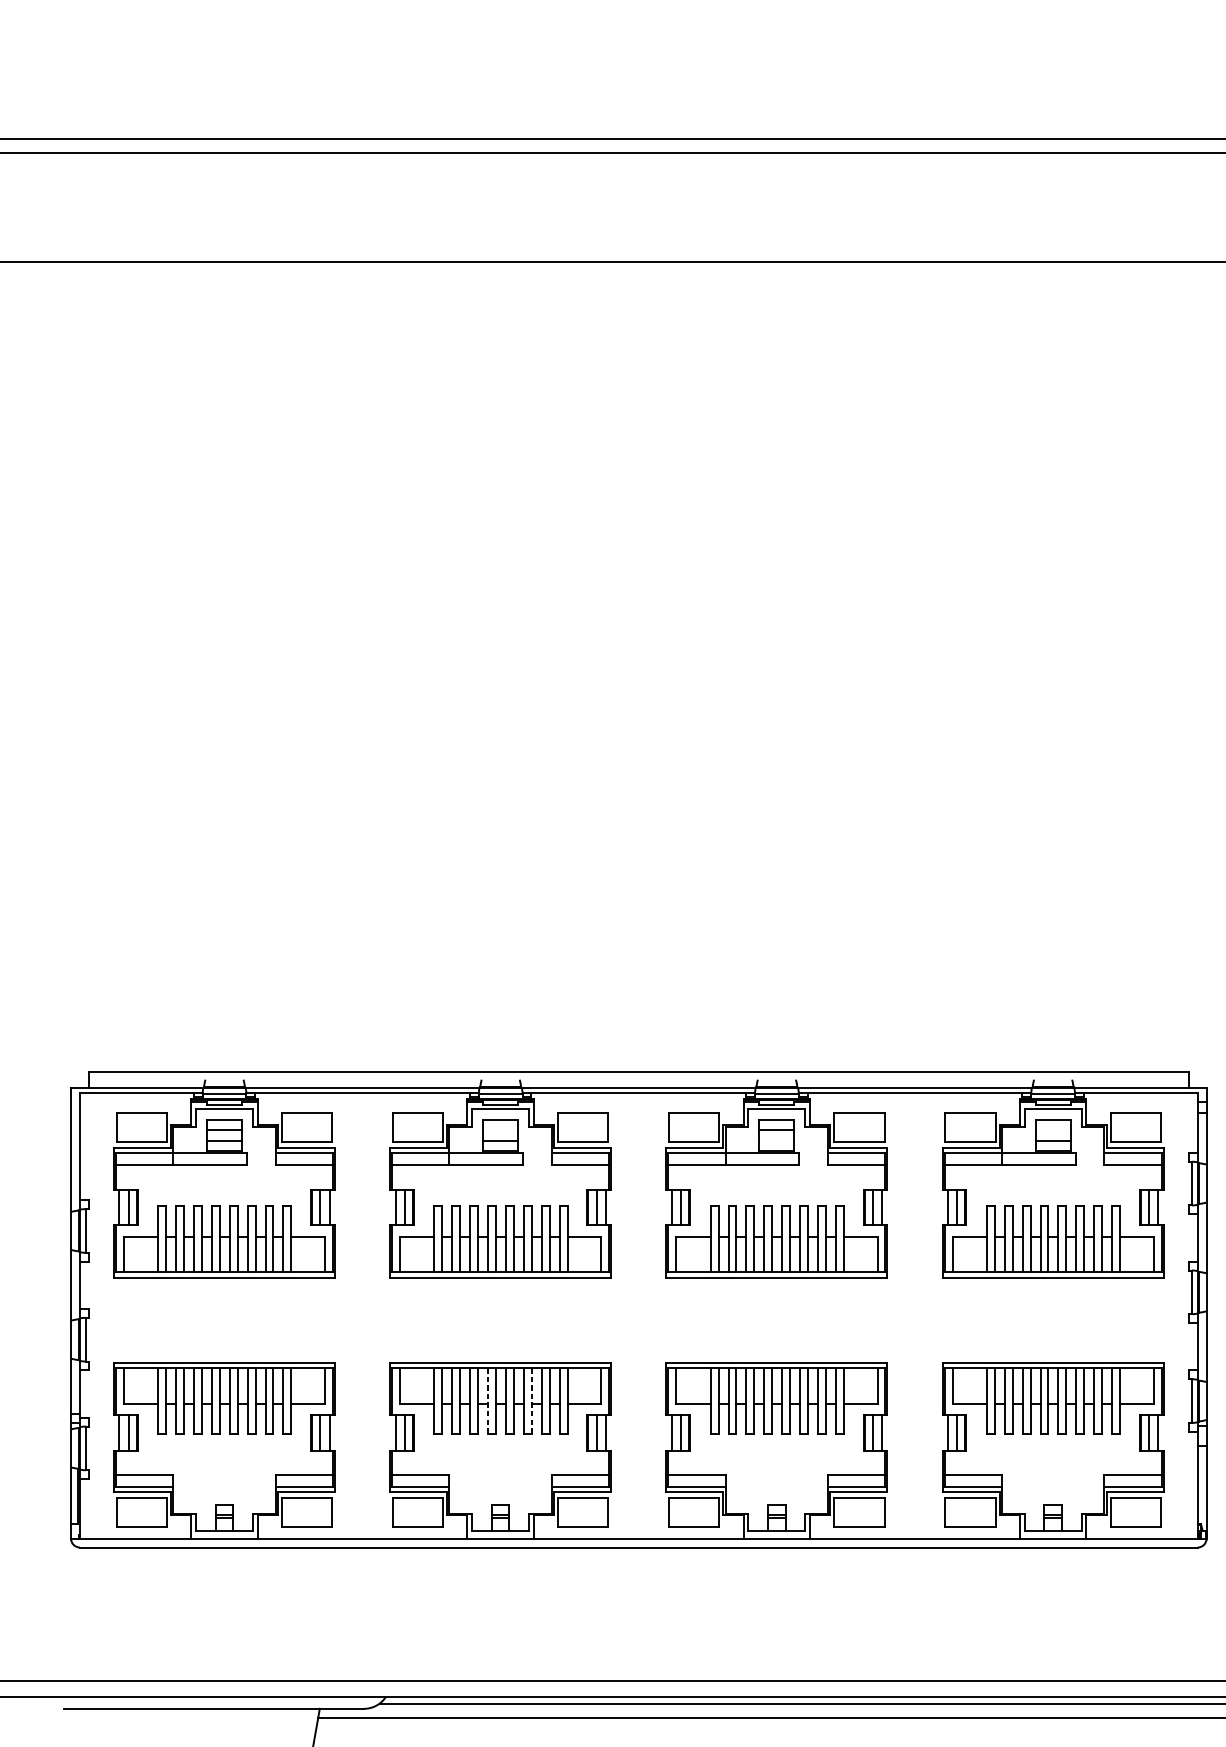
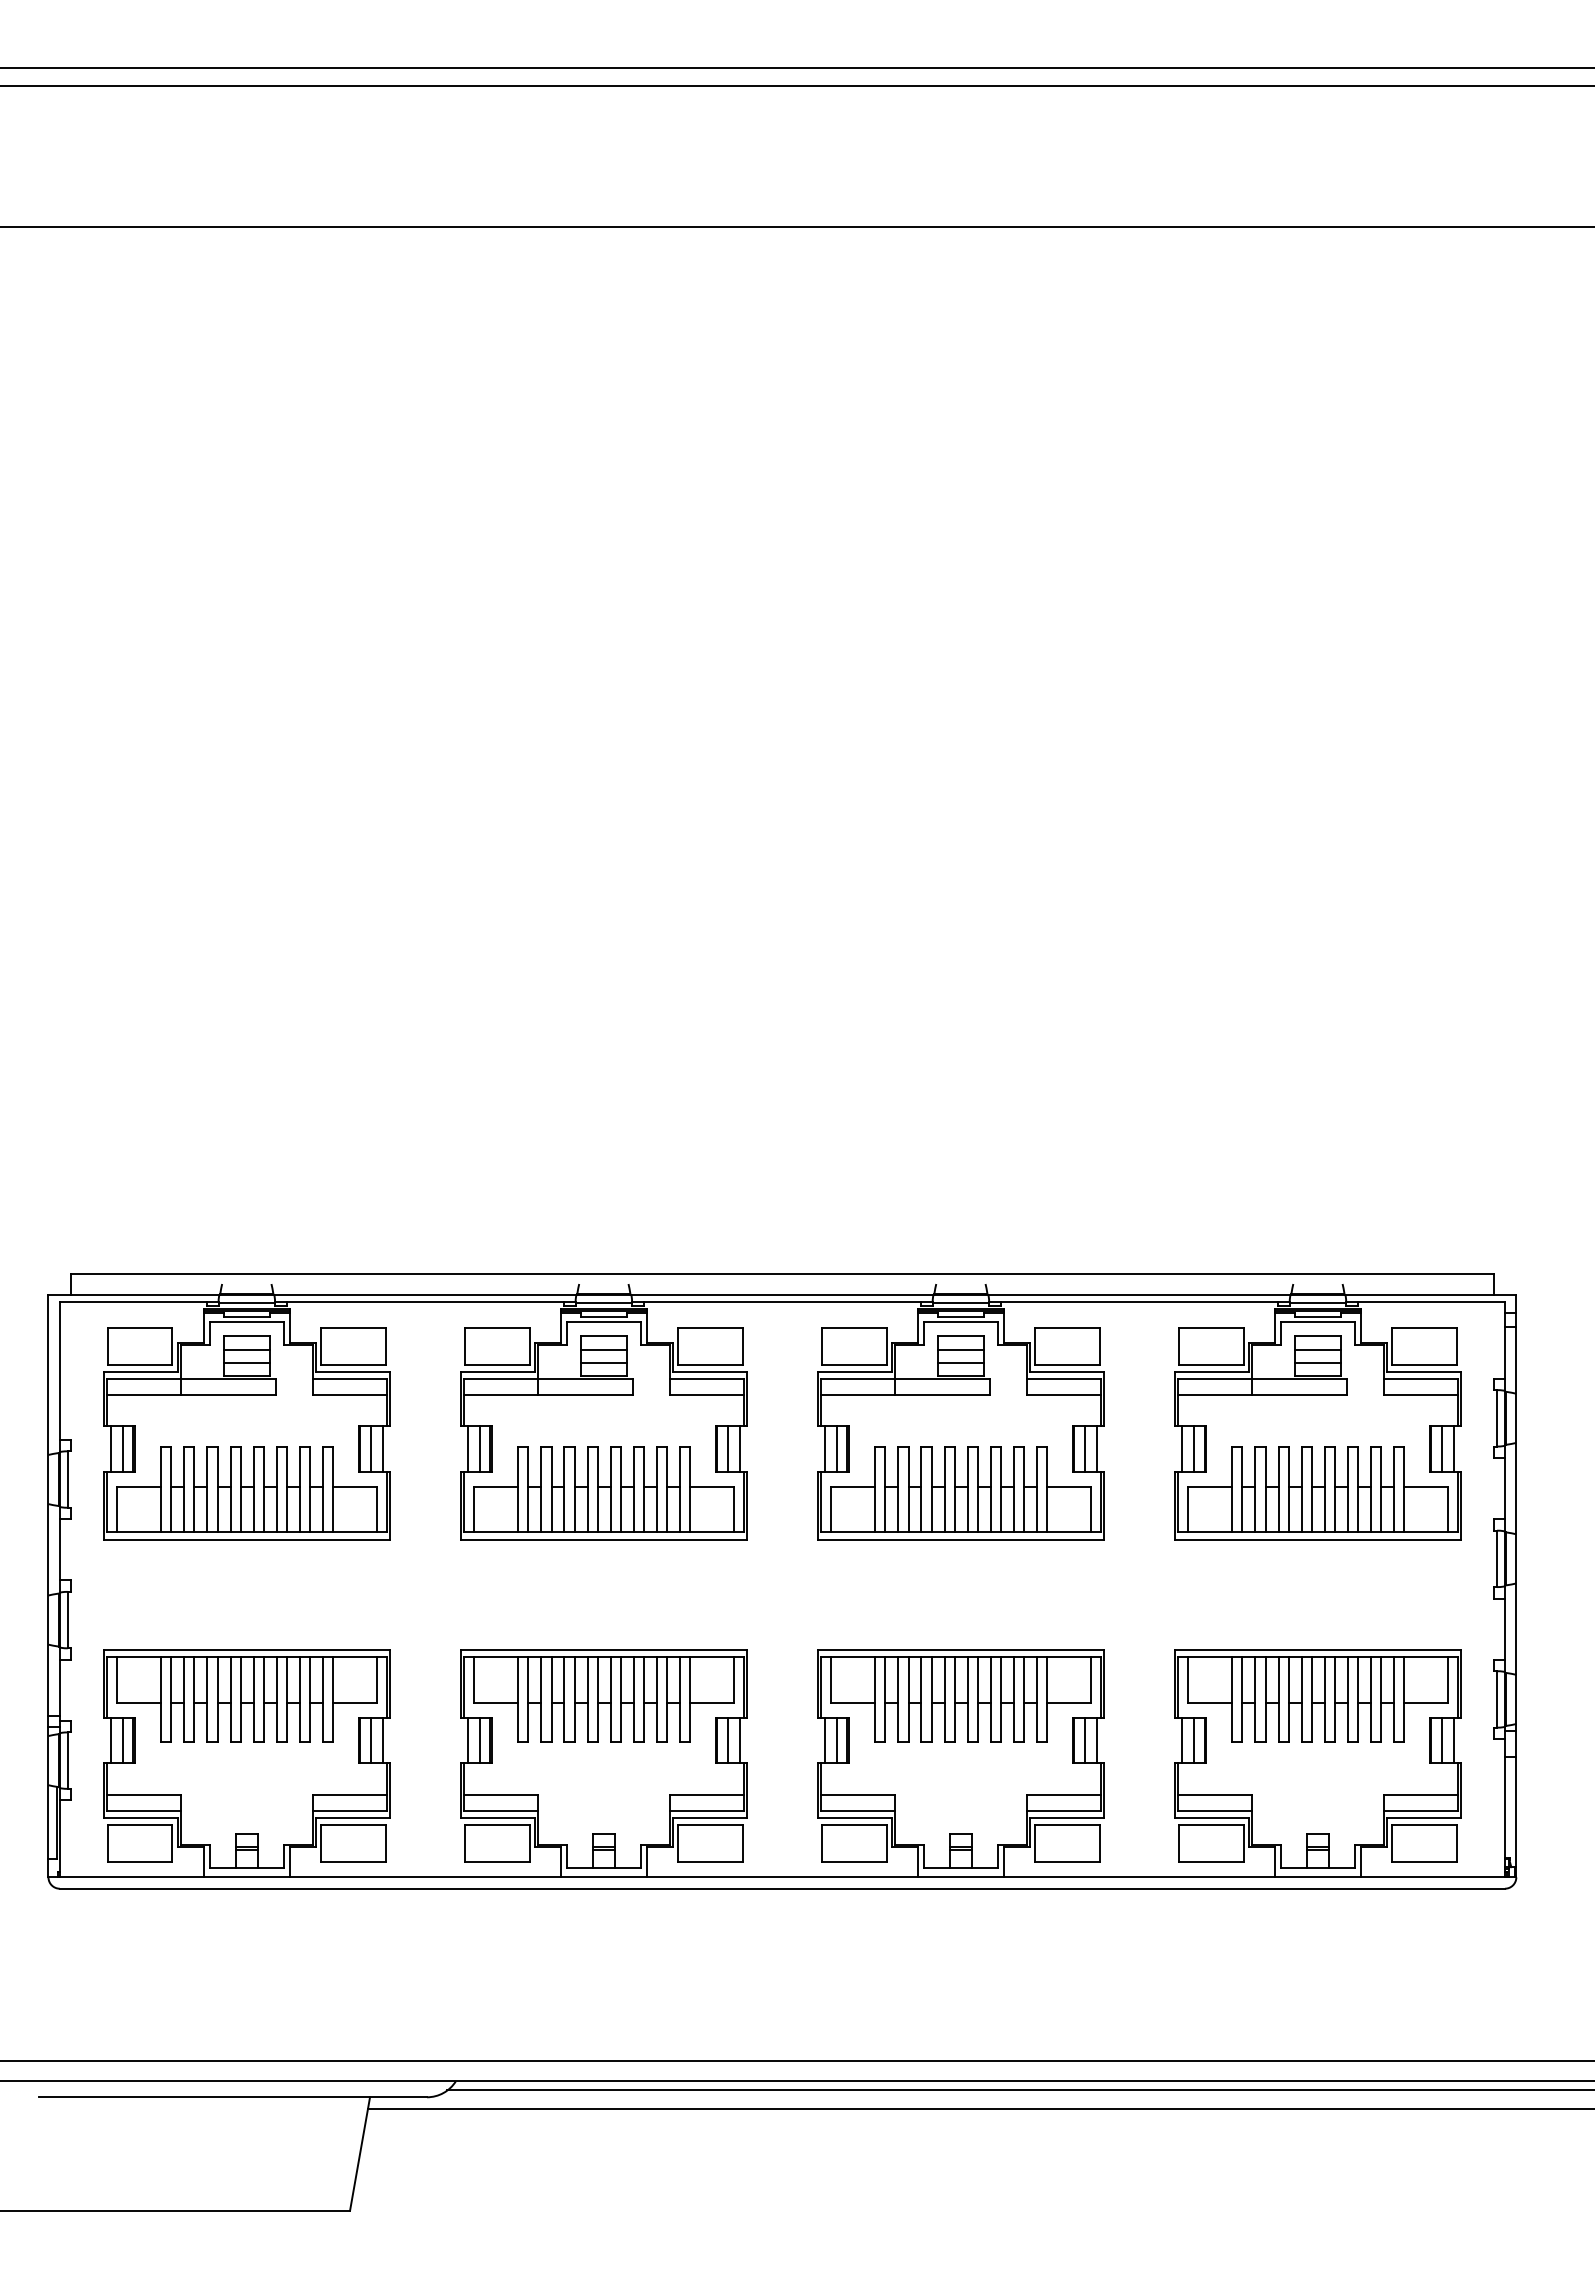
line: (500, 1130) -> (603, 1349), added
line: (1052, 1130) -> (1317, 1349), added
line: (776, 1140) -> (960, 1362), added
line: (488, 1401) -> (587, 1699), dashed -> solid
line: (532, 1401) -> (644, 1699), dashed -> solid

